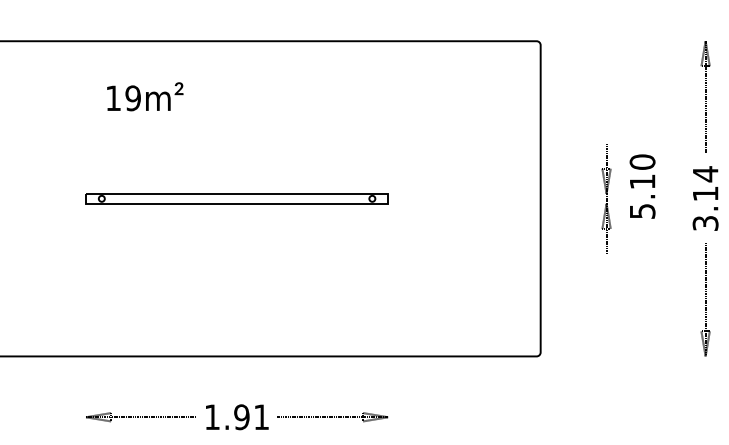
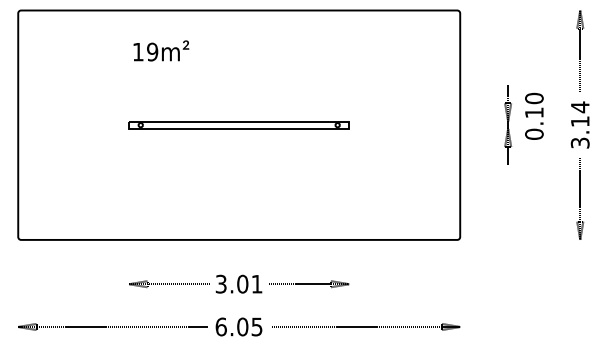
text: (145, 96) -> (161, 50), moved
text: (642, 210) -> (534, 133), 5.10 -> 0.10
text: (226, 416) -> (231, 283), 1.91 -> 3.01

